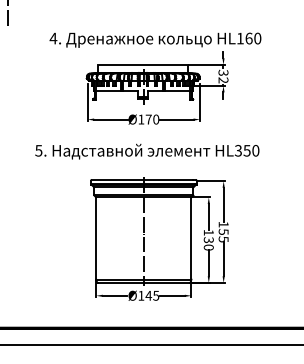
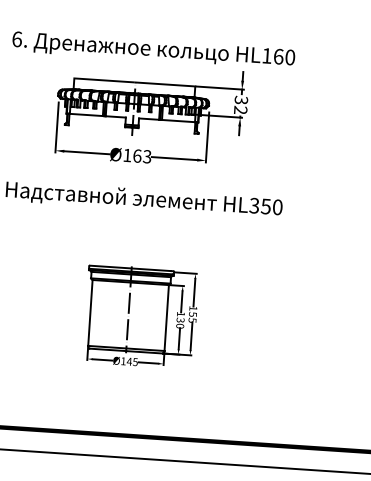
text: (53, 38) -> (17, 39), 4. -> 6.
text: (152, 119) -> (142, 156), Ø170 -> Ø163
part: (159, 238) -> (141, 316), size x0.6

